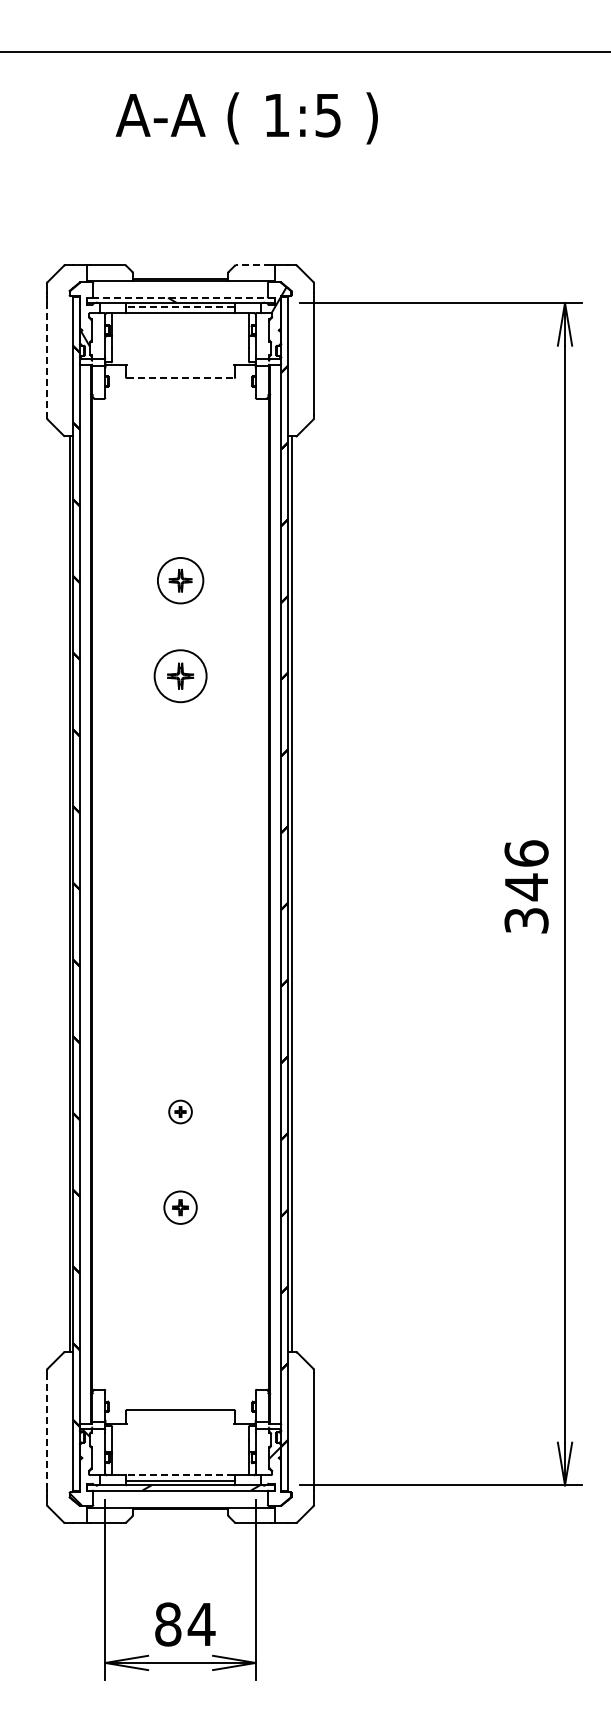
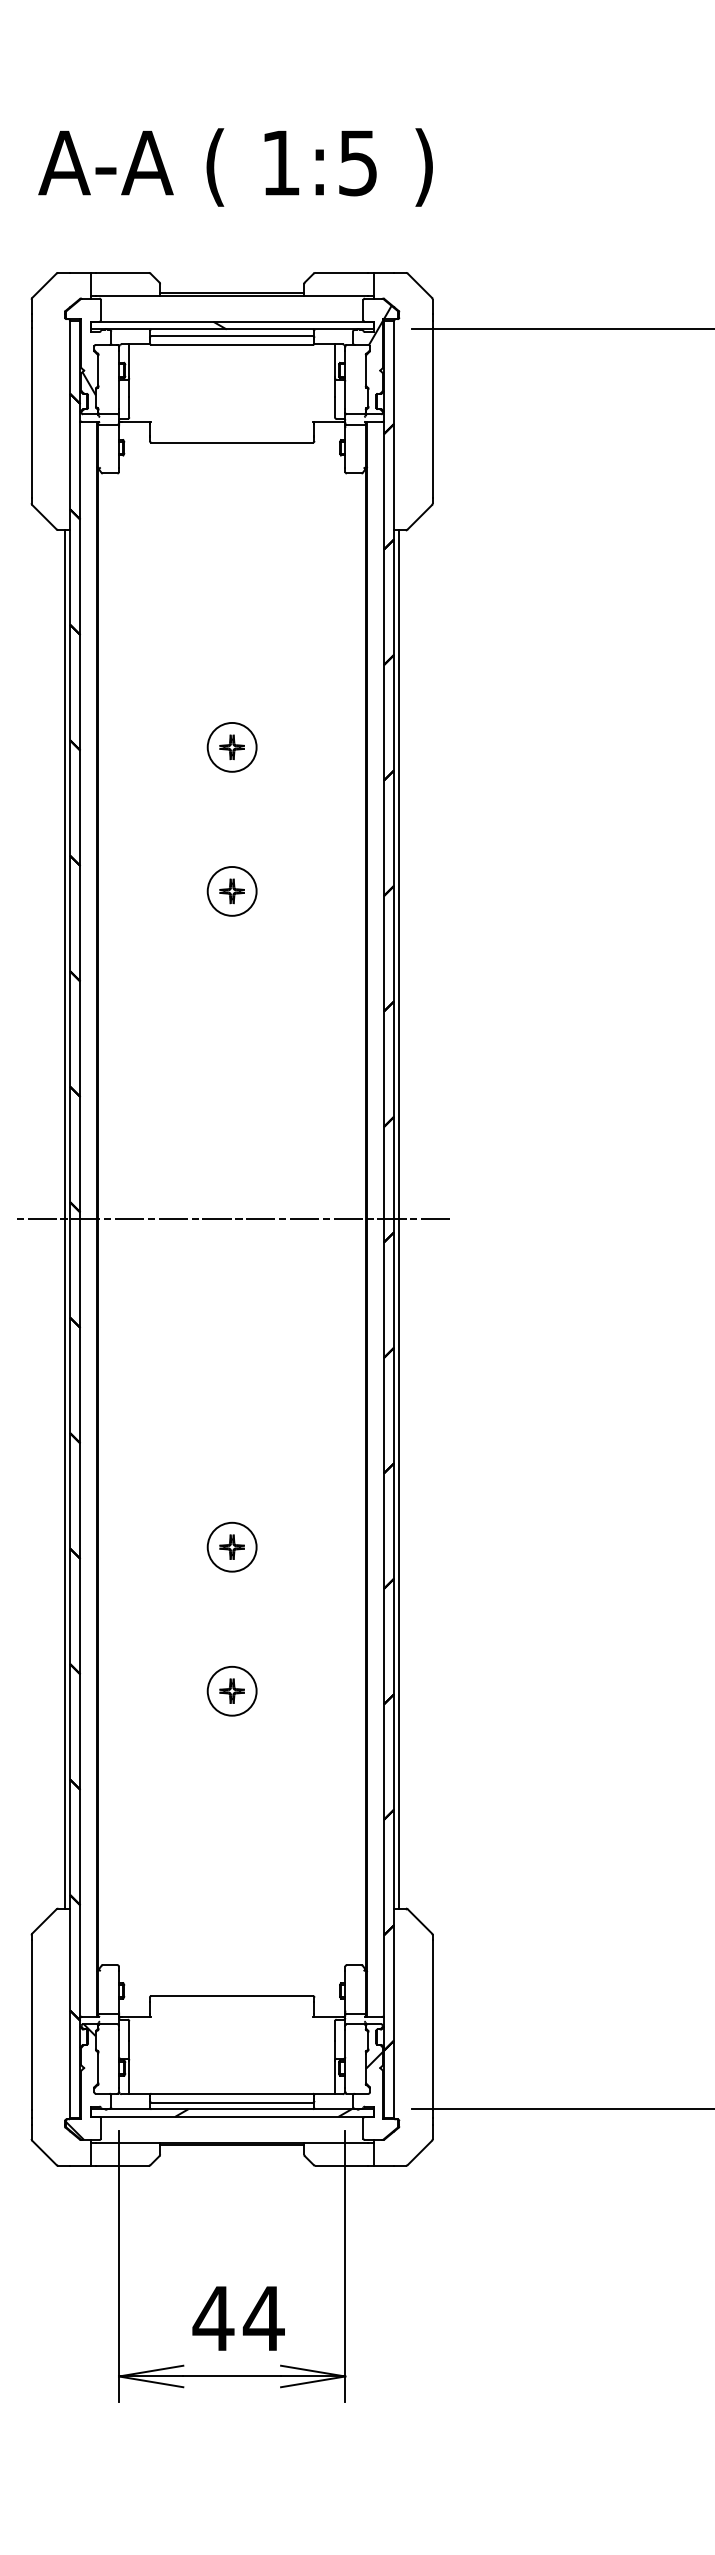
text: (246, 118) -> (235, 167), moved
line: (253, 265) -> (341, 273), dashed -> solid
line: (180, 297) -> (232, 321), dashed -> solid
line: (180, 307) -> (232, 336), dashed -> solid
line: (47, 359) -> (31, 414), dashed -> solid
line: (180, 378) -> (232, 443), dashed -> solid
part: (180, 580) -> (232, 747), size x0.71
part: (180, 676) -> (232, 891), size x0.62
line: (180, 894) -> (232, 1219), added
part: (180, 1111) -> (232, 1546), size x1.43
line: (47, 1430) -> (31, 2026), dashed -> solid
line: (180, 1475) -> (232, 2094), dashed -> solid
text: (168, 1624) -> (213, 2318), 84 -> 44

